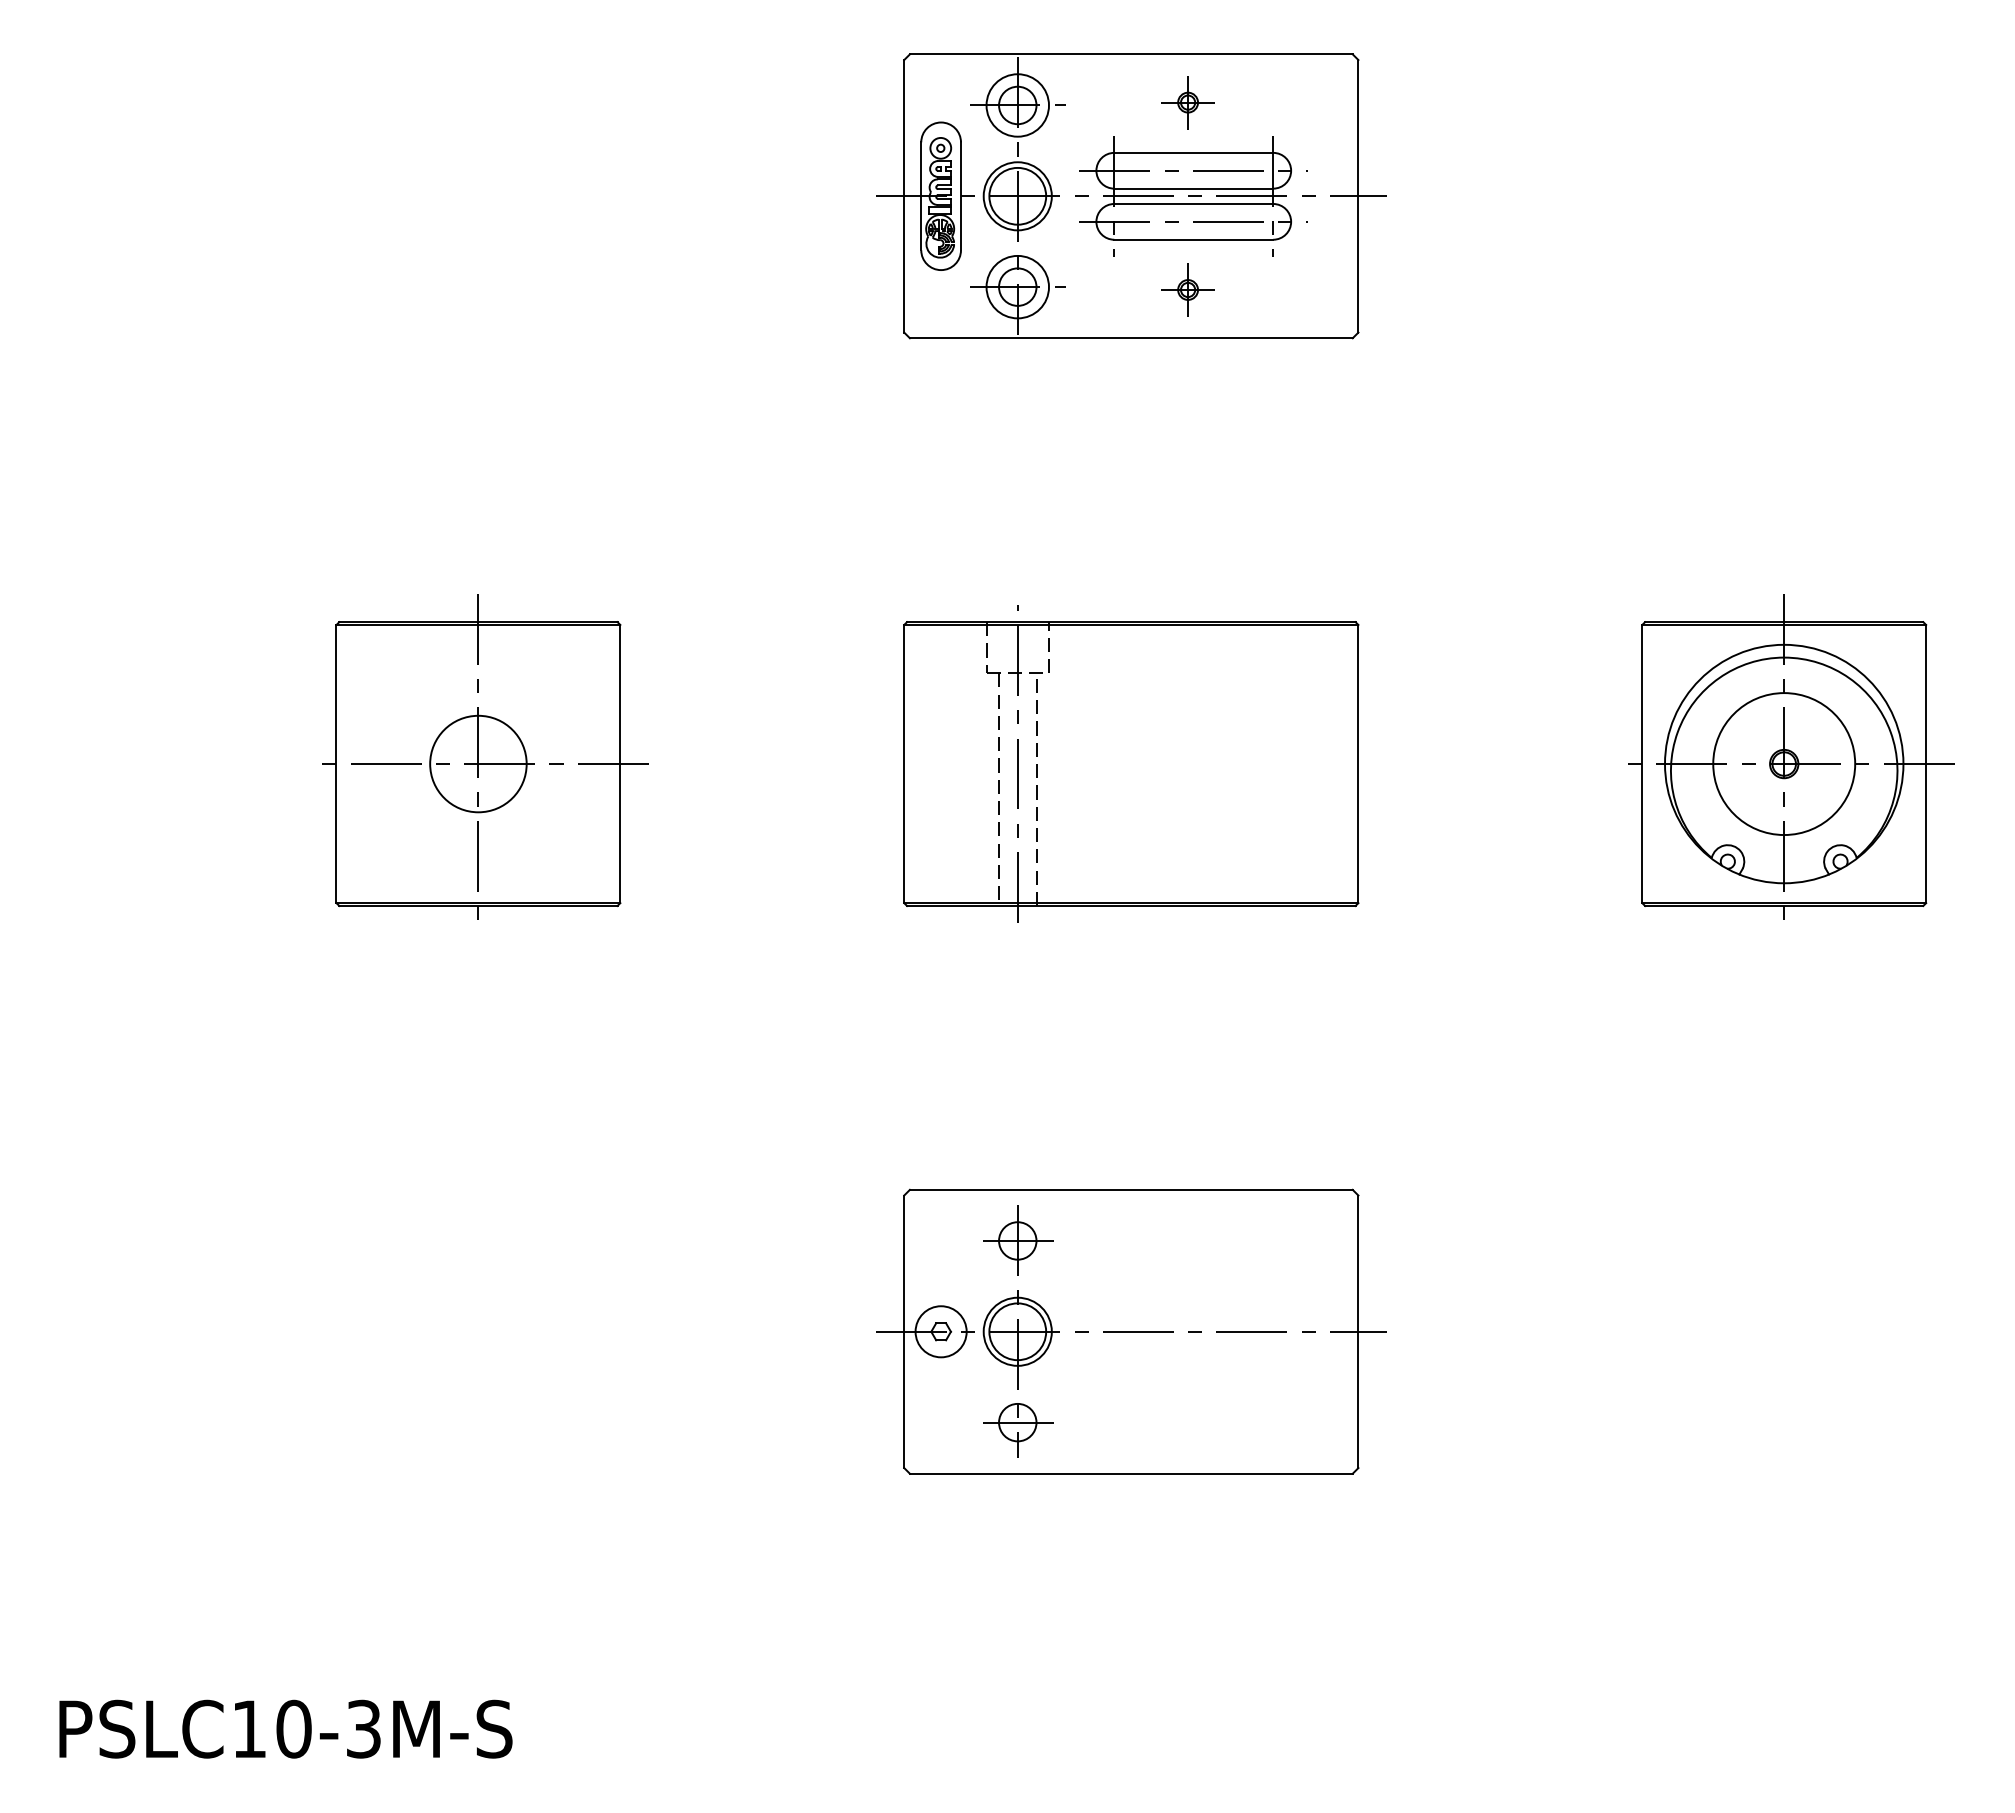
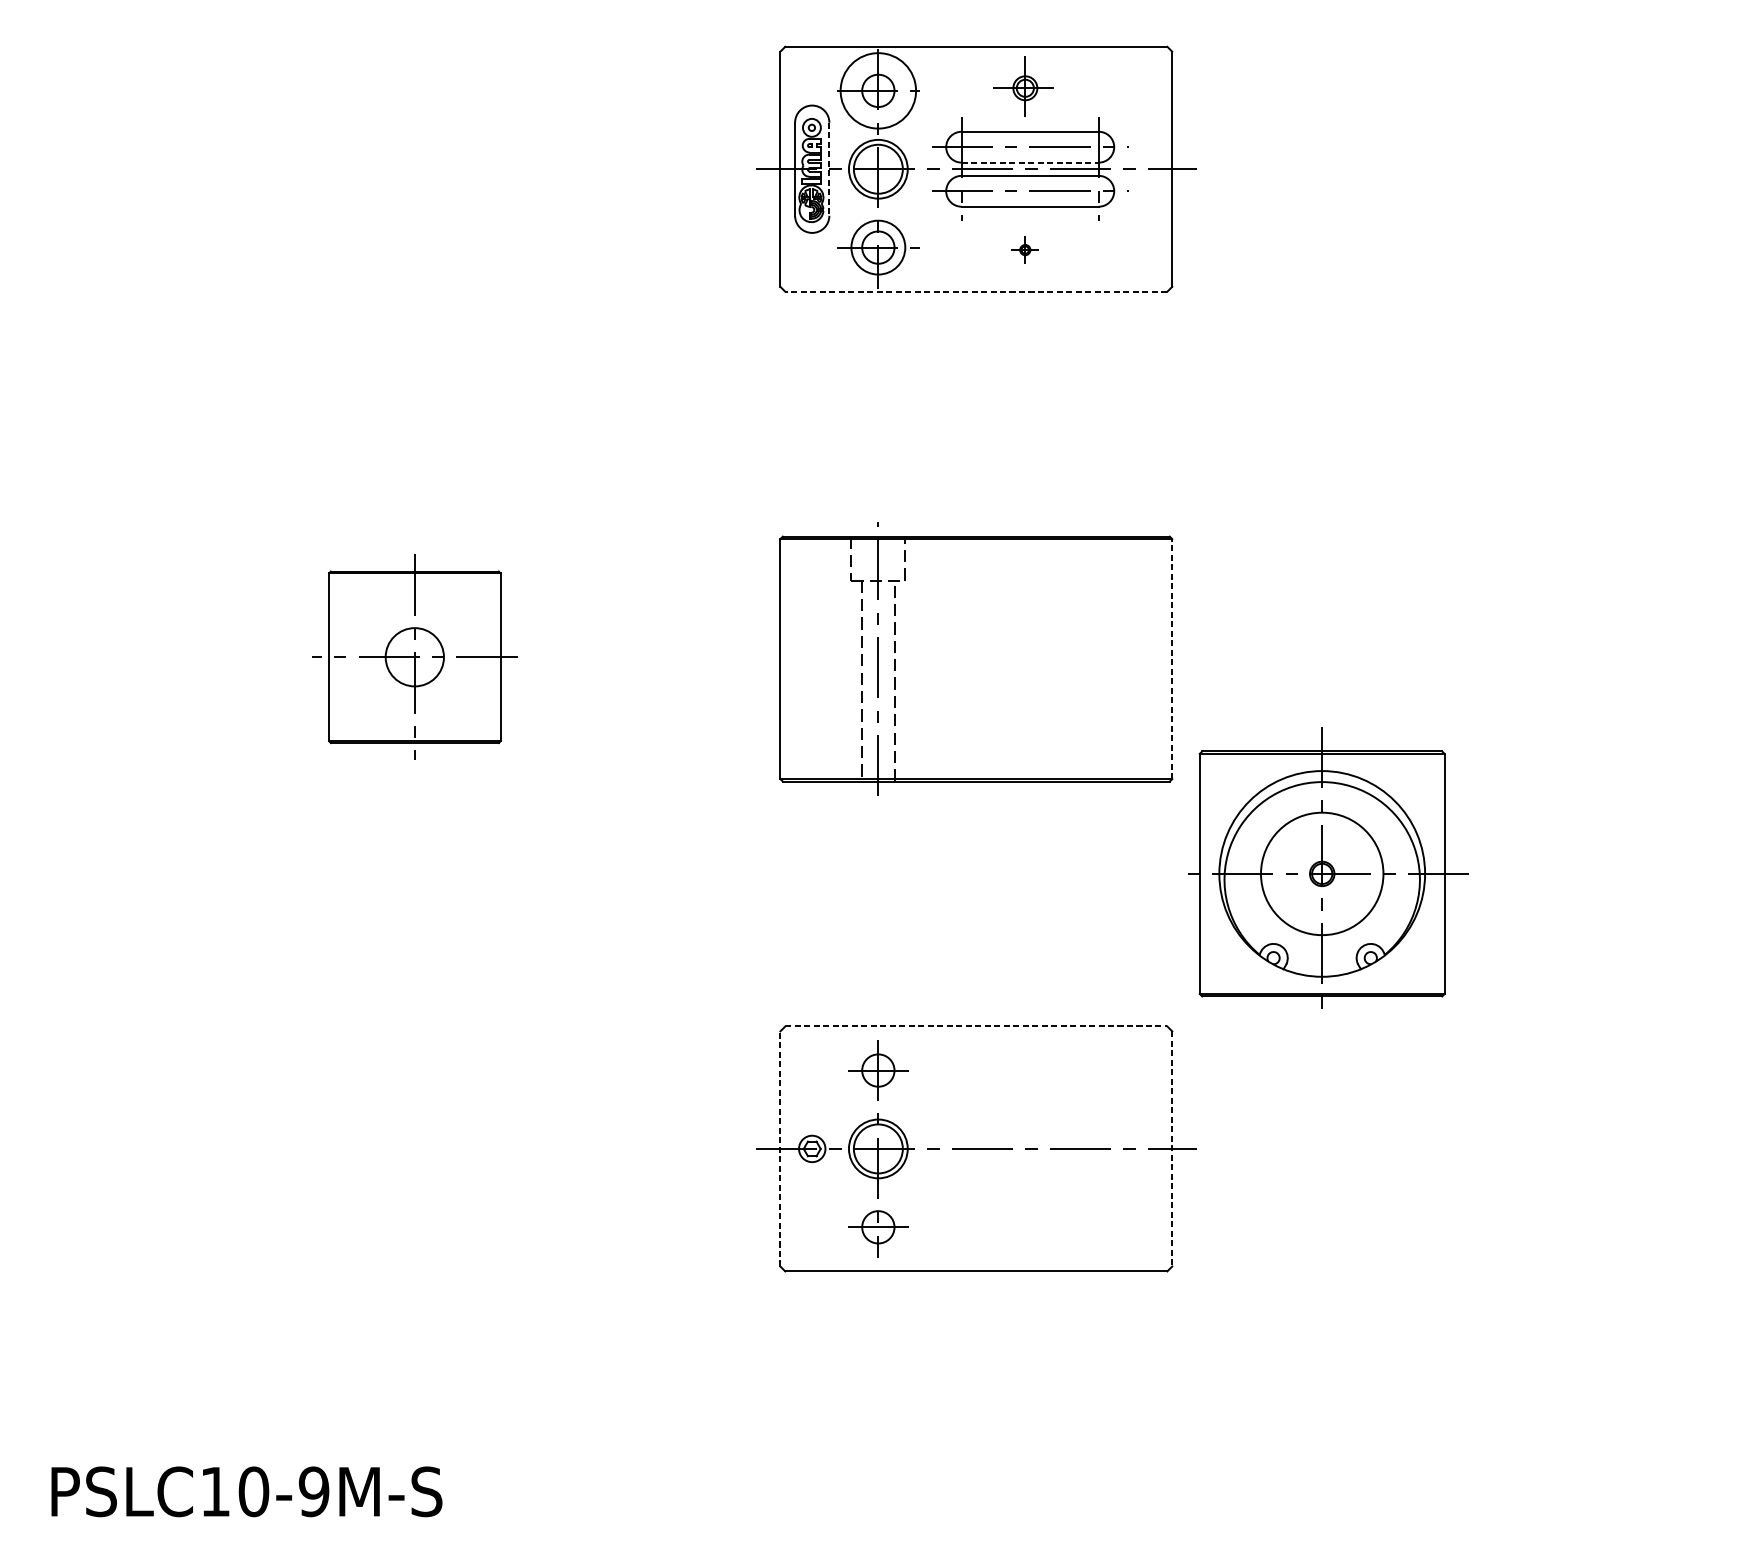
part: (1187, 102) -> (1024, 88), size x1.4
circle: (1017, 105) -> (878, 90), size x1.4
line: (1194, 188) -> (1030, 162), solid -> dashed
line: (961, 196) -> (829, 169), solid -> dashed
part: (1187, 289) -> (1024, 249), size x0.6
line: (1130, 338) -> (975, 291), solid -> dashed
part: (485, 756) -> (419, 652), size x0.7
part: (1791, 756) -> (1328, 867), moved
line: (1358, 763) -> (1172, 658), solid -> dashed
line: (1131, 1189) -> (976, 1026), solid -> dashed
line: (904, 1331) -> (780, 1148), solid -> dashed
circle: (940, 1331) -> (811, 1148), size x0.6
line: (1358, 1332) -> (1172, 1149), solid -> dashed
text: (363, 1728) -> (313, 1491), PSLC10-3M-S -> PSLC10-9M-S

